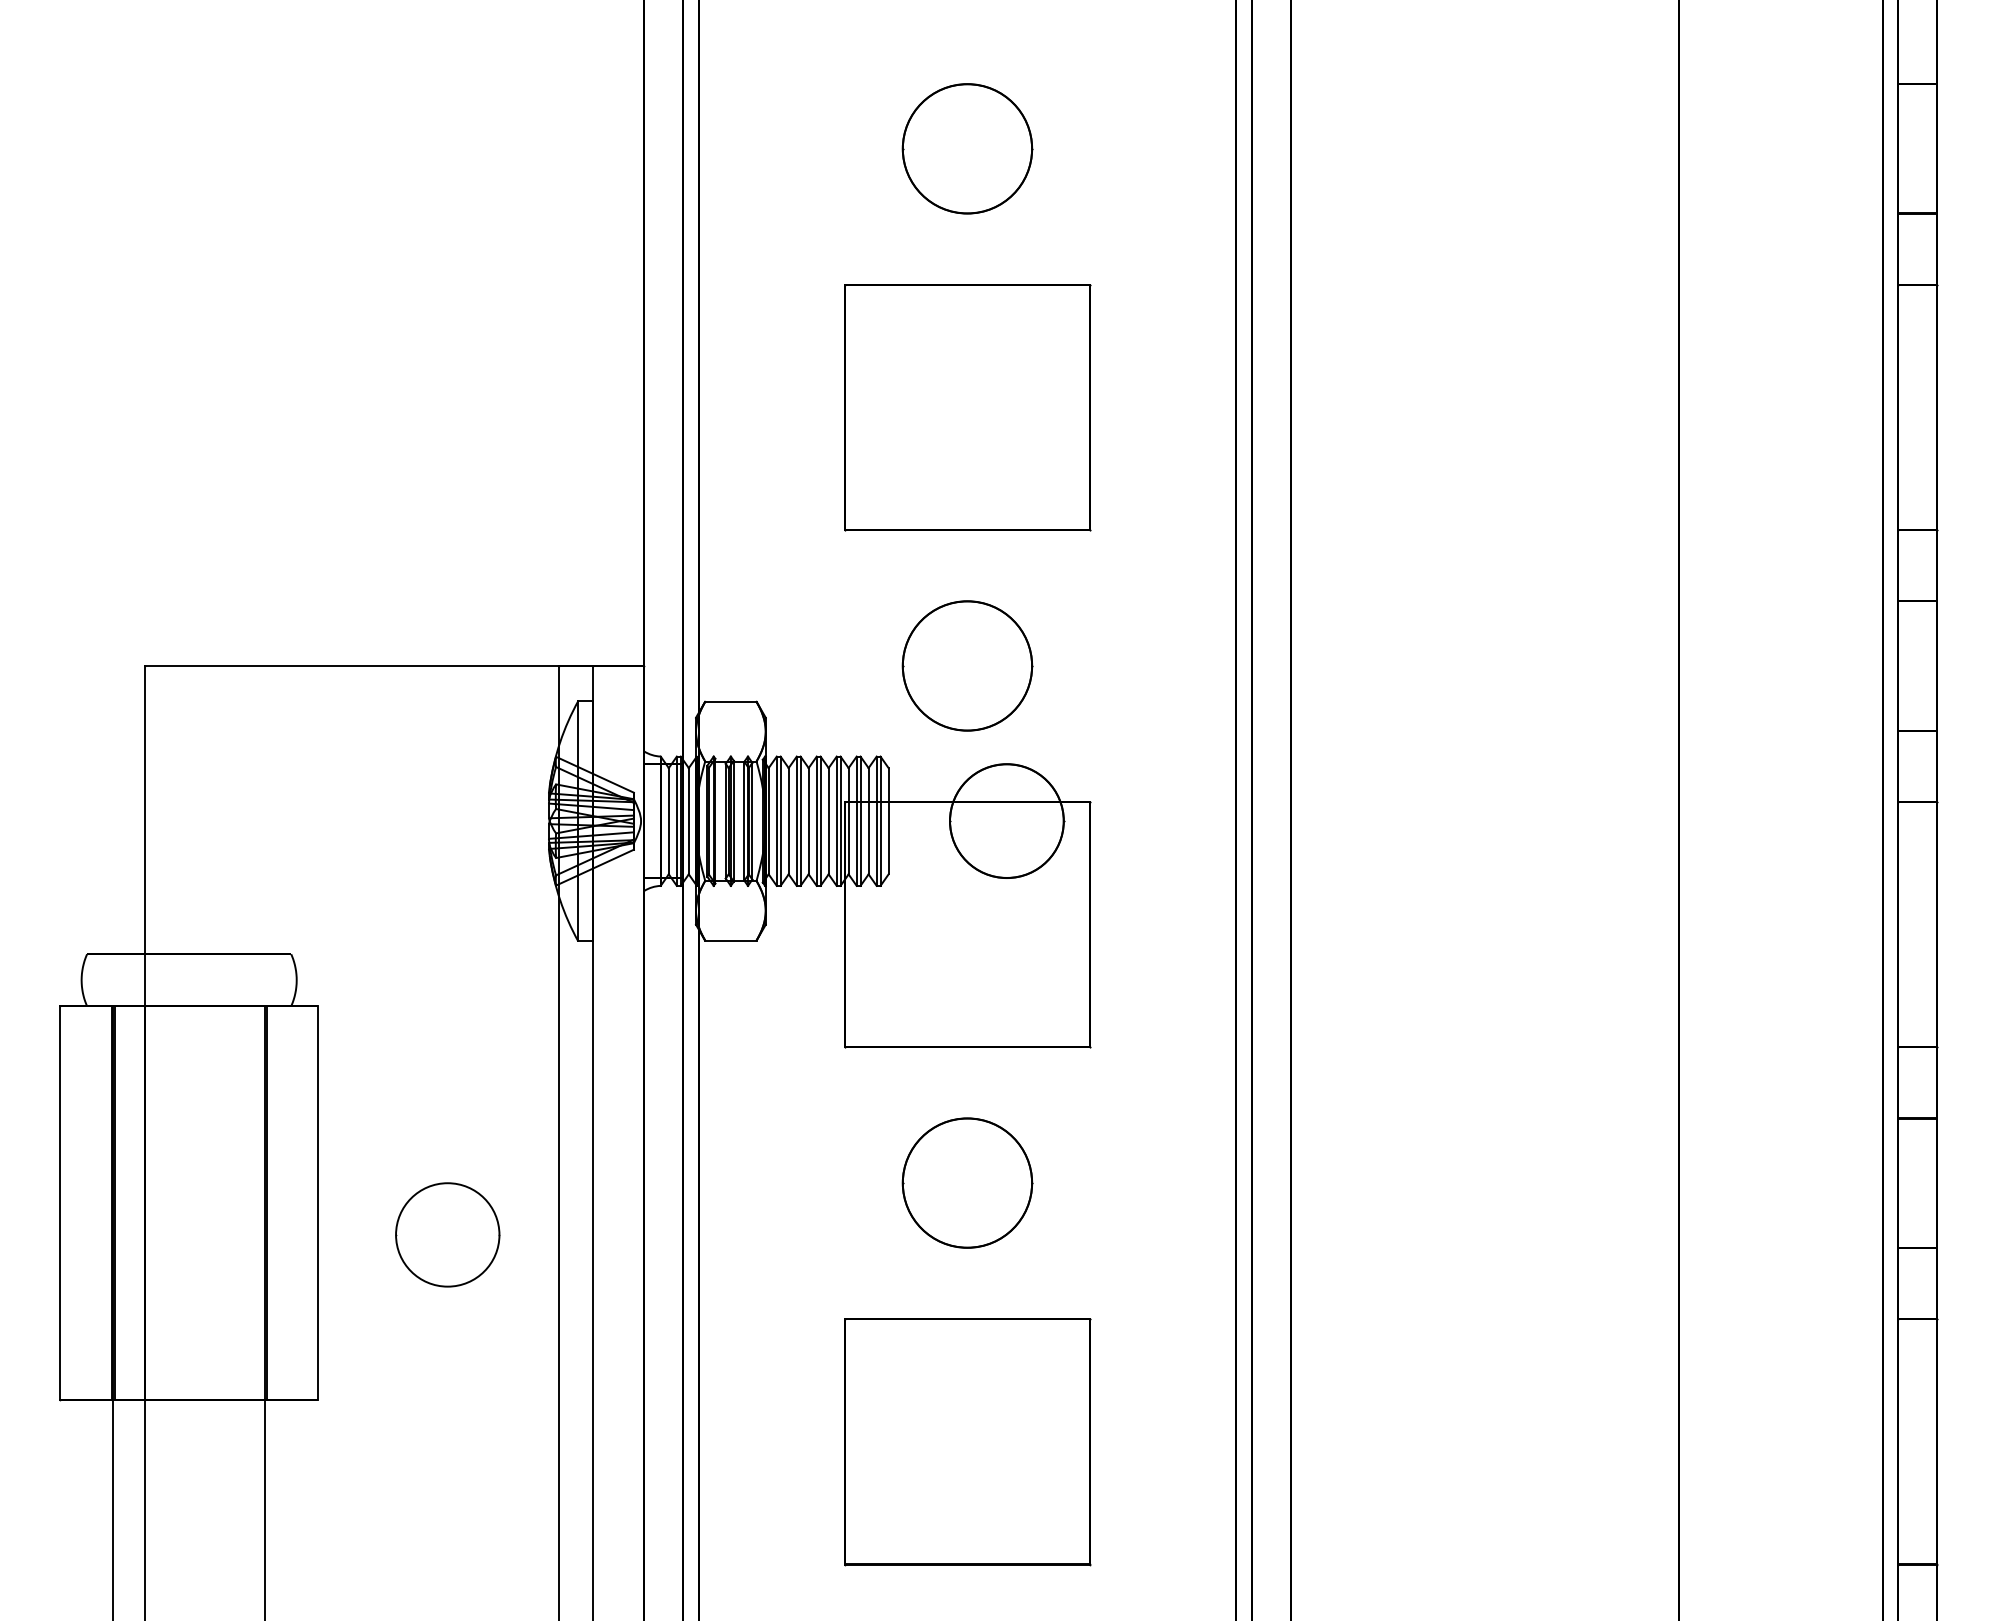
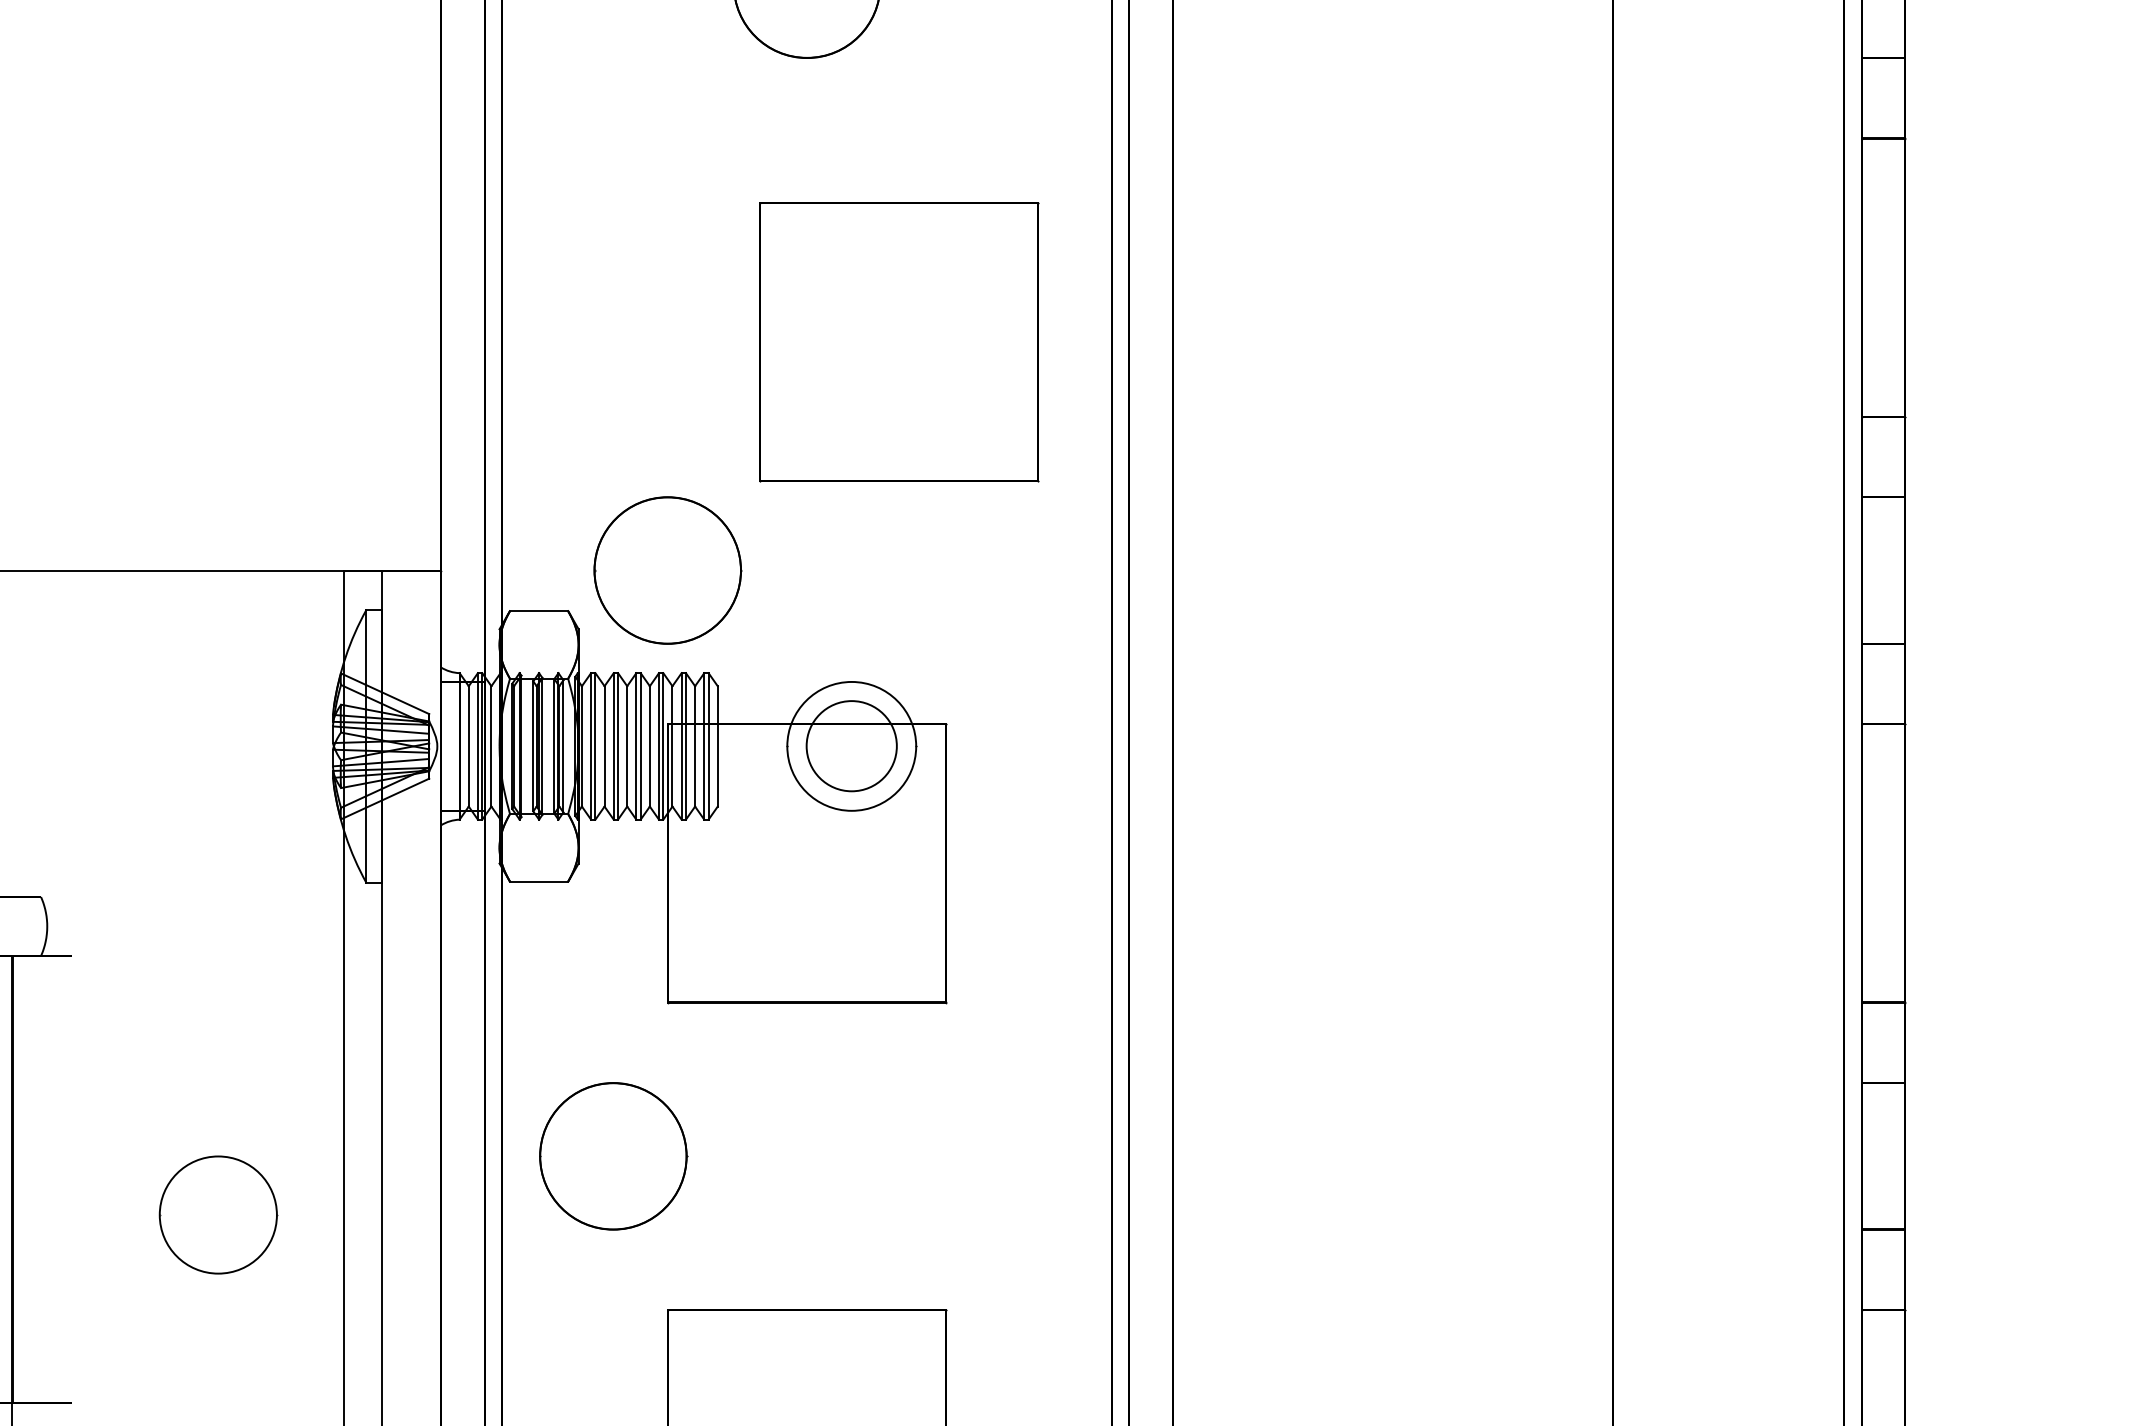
part: (967, 407) -> (898, 342), moved
part: (967, 665) -> (667, 569), moved
circle: (1006, 820) -> (851, 745), size x0.7
part: (967, 1182) -> (613, 1155), moved
line: (318, 1203) -> (71, 1179), removed

